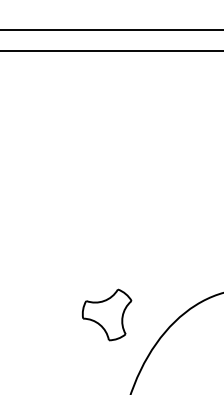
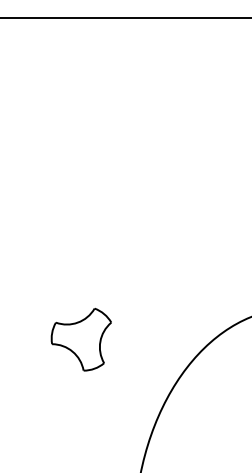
part: (107, 314) -> (81, 339), moved

